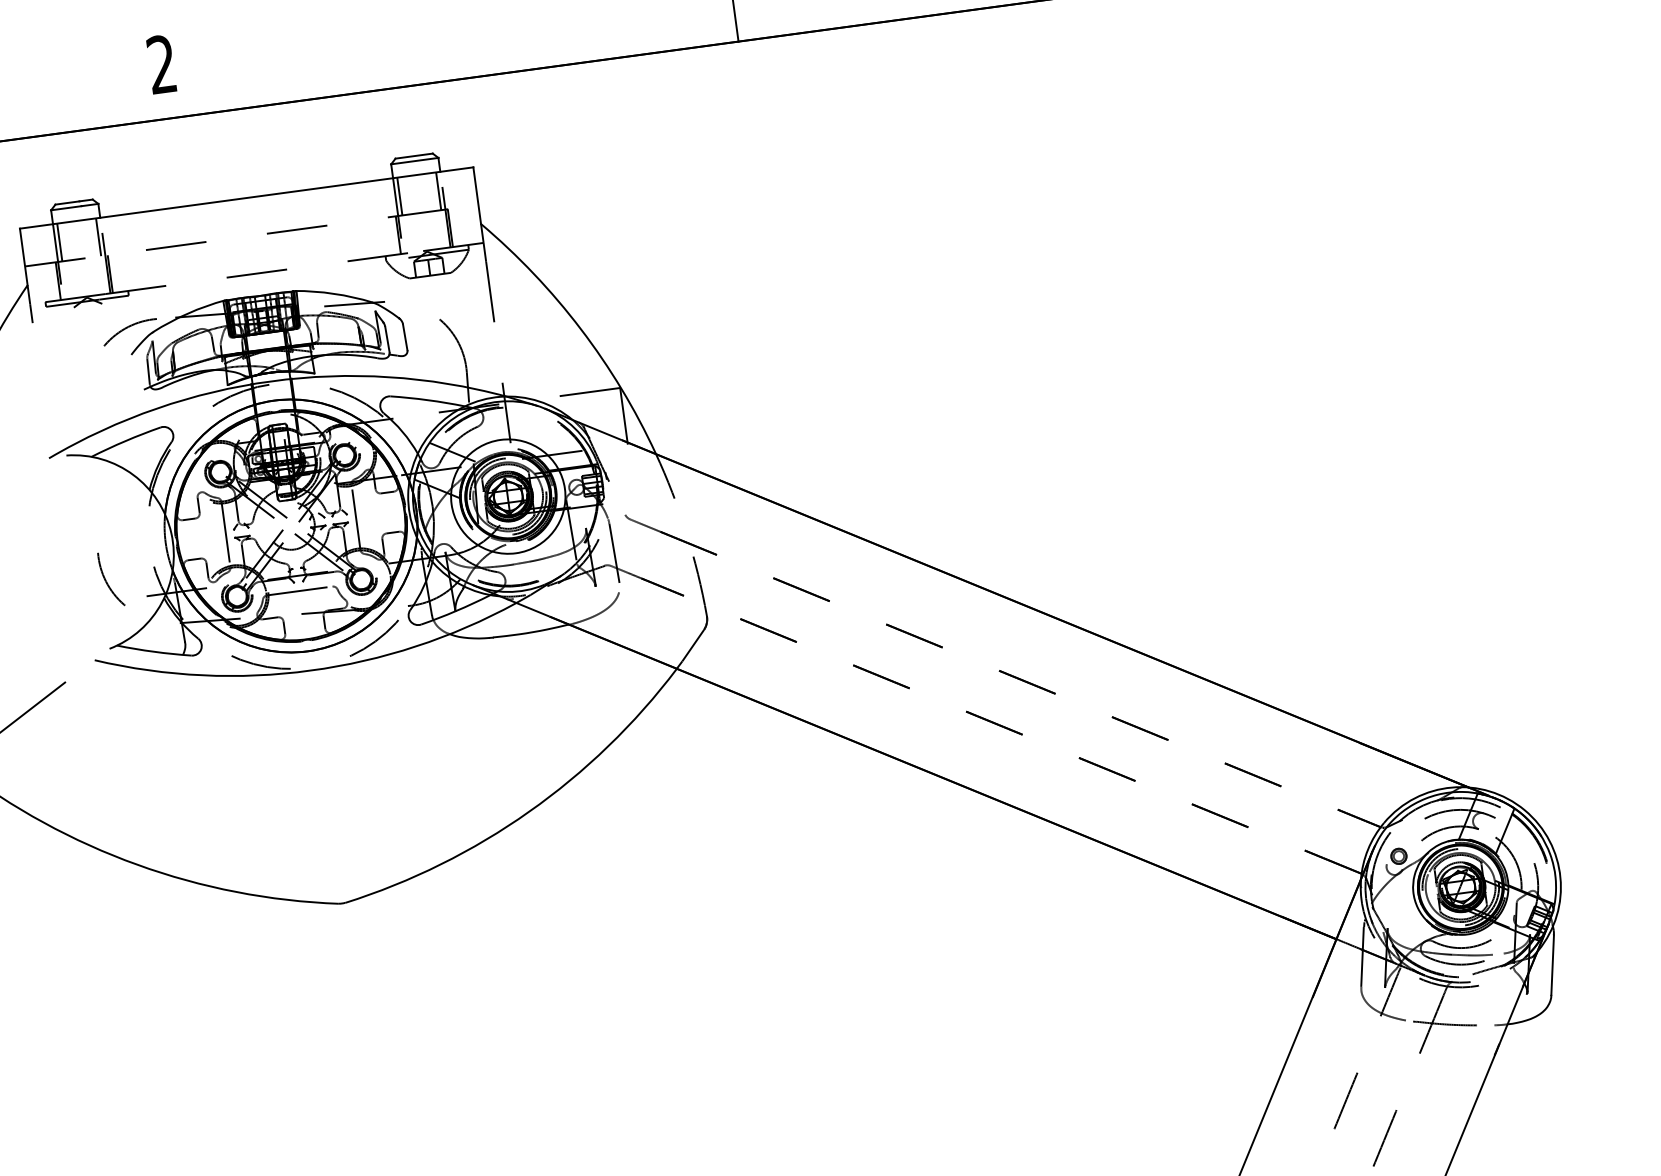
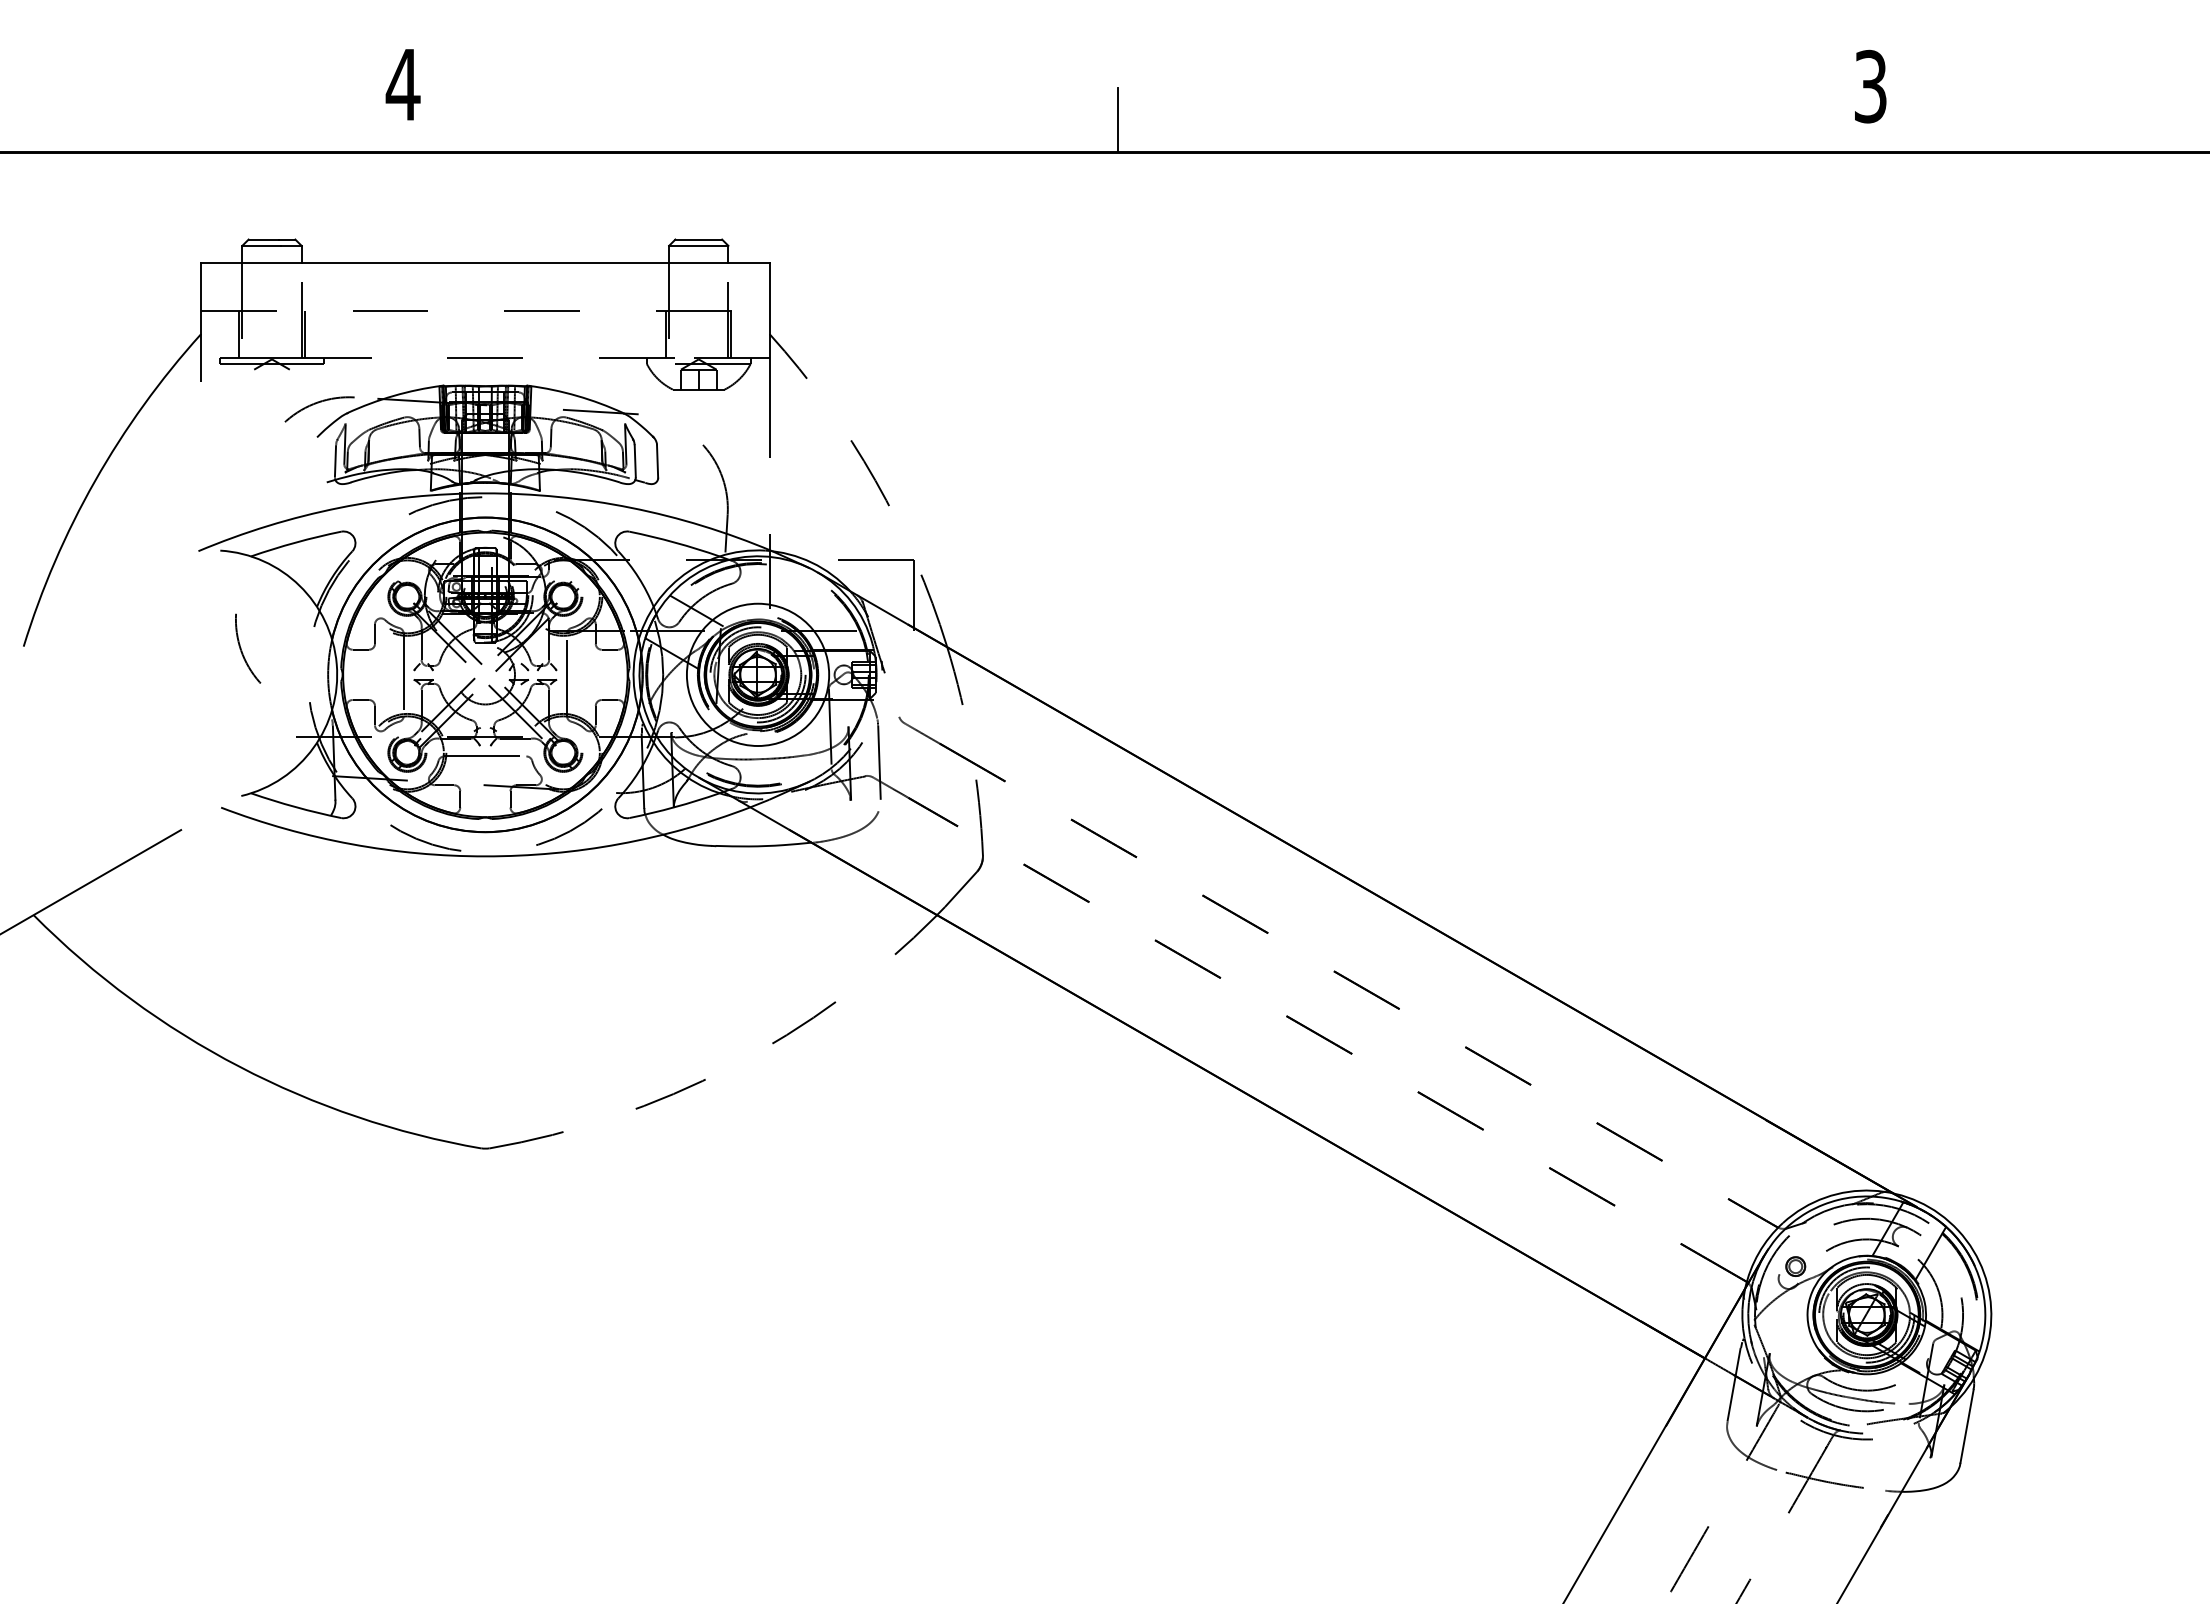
text: (161, 64) -> (402, 84), 2 -> 4
line: (438, 190) -> (723, 286), removed
line: (399, 196) -> (674, 286), removed
line: (98, 236) -> (296, 286), removed
line: (59, 242) -> (247, 286), removed
arc: (580, 329) -> (875, 480), solid -> dashed
arc: (107, 581) -> (242, 650), moved
arc: (529, 811) -> (731, 1066), solid -> dashed

